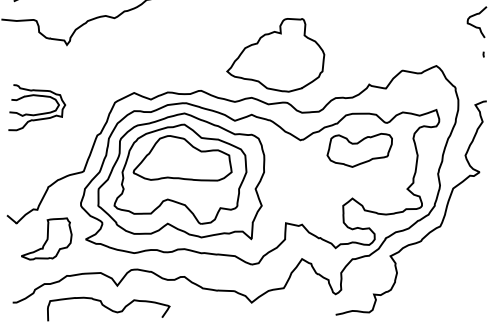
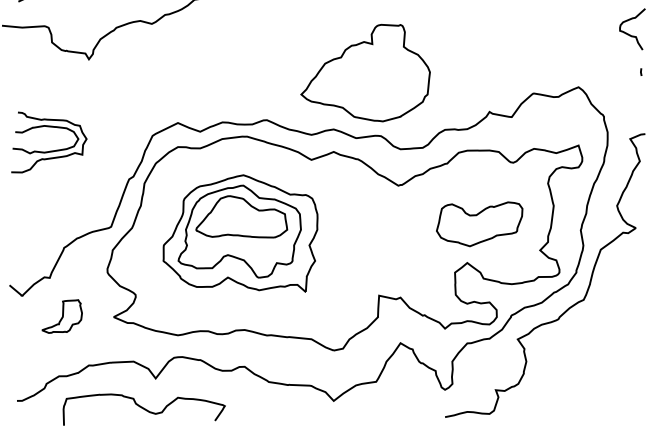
part: (359, 149) -> (479, 223), moved
part: (181, 176) -> (240, 233), size x0.7
part: (46, 238) -> (61, 315), size x0.6

